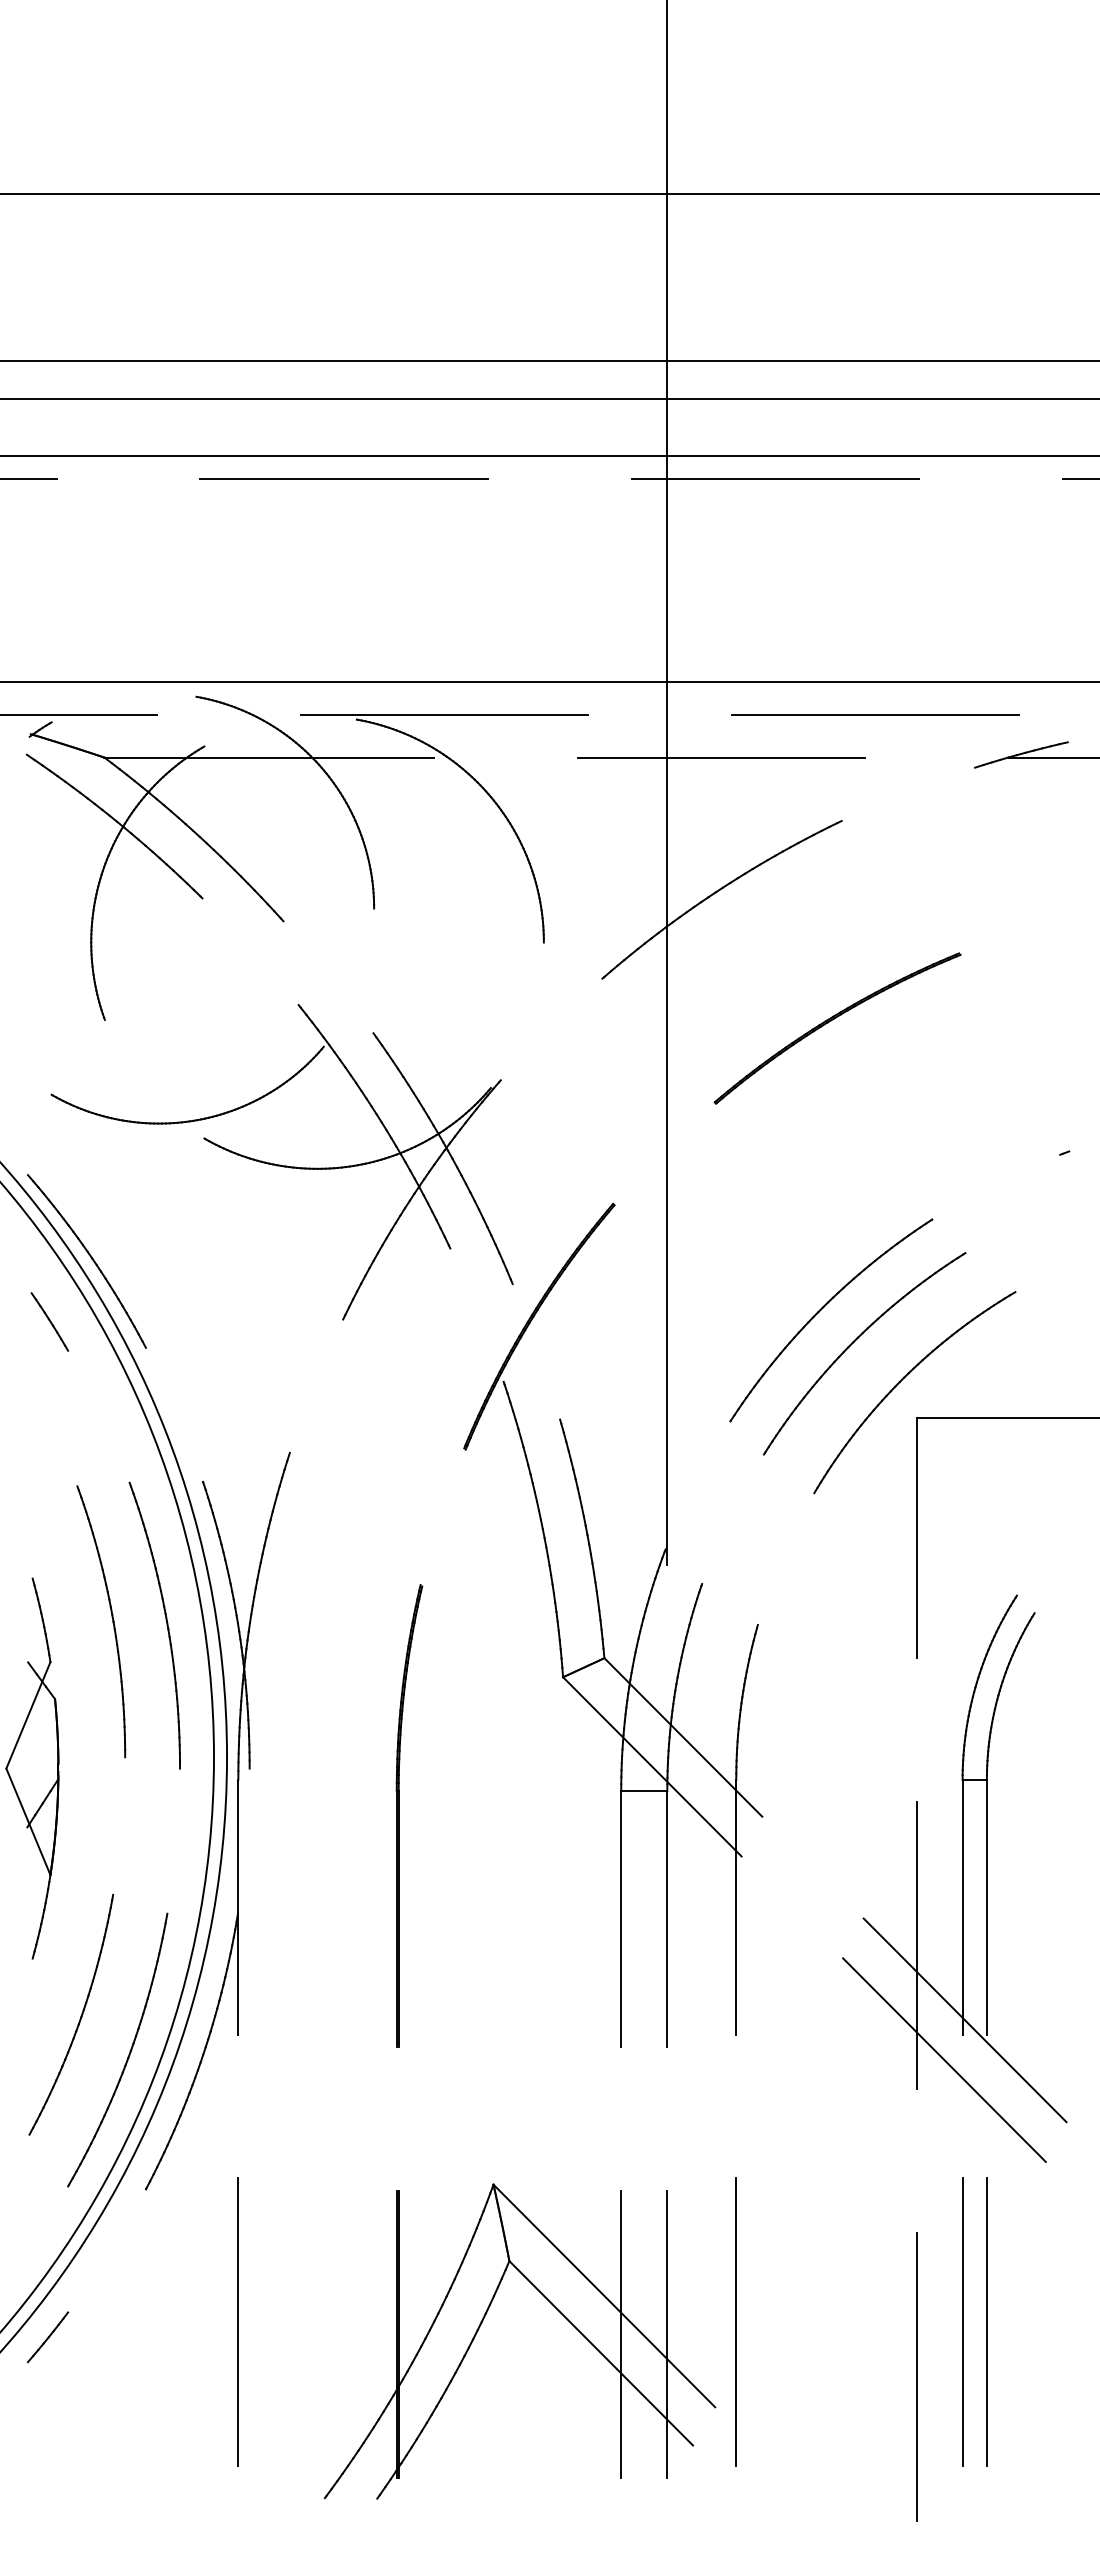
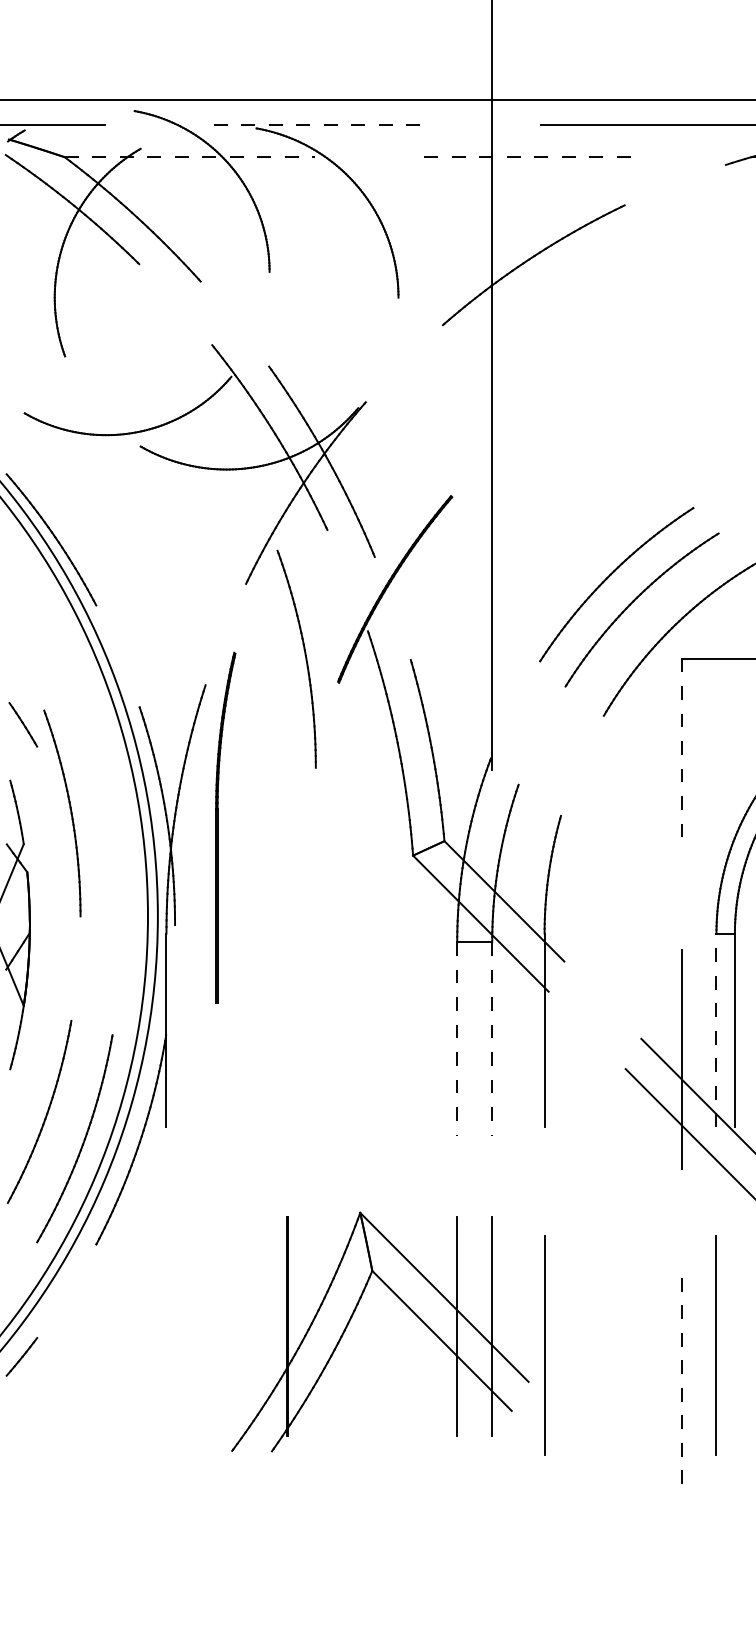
line: (444, 714) -> (323, 124), solid -> dashed
line: (269, 757) -> (190, 157), solid -> dashed
line: (721, 757) -> (533, 157), solid -> dashed
part: (831, 1021) -> (616, 357), removed
line: (49, 1321) -> (23, 724), moved
line: (917, 1538) -> (682, 750), solid -> dashed
part: (166, 1625) -> (305, 659), moved
part: (399, 1815) -> (218, 827), moved
line: (962, 1906) -> (716, 1029), solid -> dashed
line: (621, 1919) -> (457, 1039), solid -> dashed
line: (667, 1919) -> (492, 1039), solid -> dashed
line: (238, 2321) -> (166, 1344), removed
line: (986, 2321) -> (734, 1344), removed
part: (482, 2323) -> (351, 1318), moved
line: (917, 2376) -> (682, 1386), solid -> dashed

